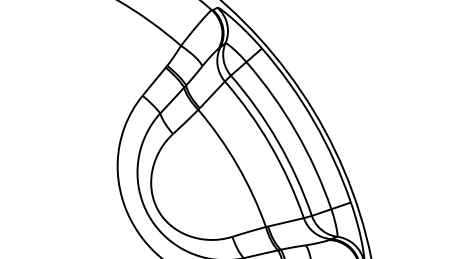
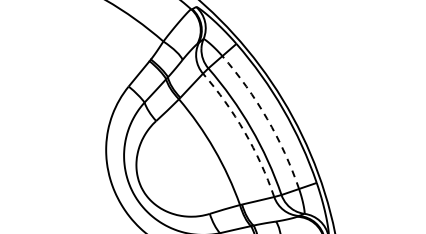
arc: (296, 131) -> (267, 118), solid -> dashed
arc: (270, 145) -> (244, 131), solid -> dashed

